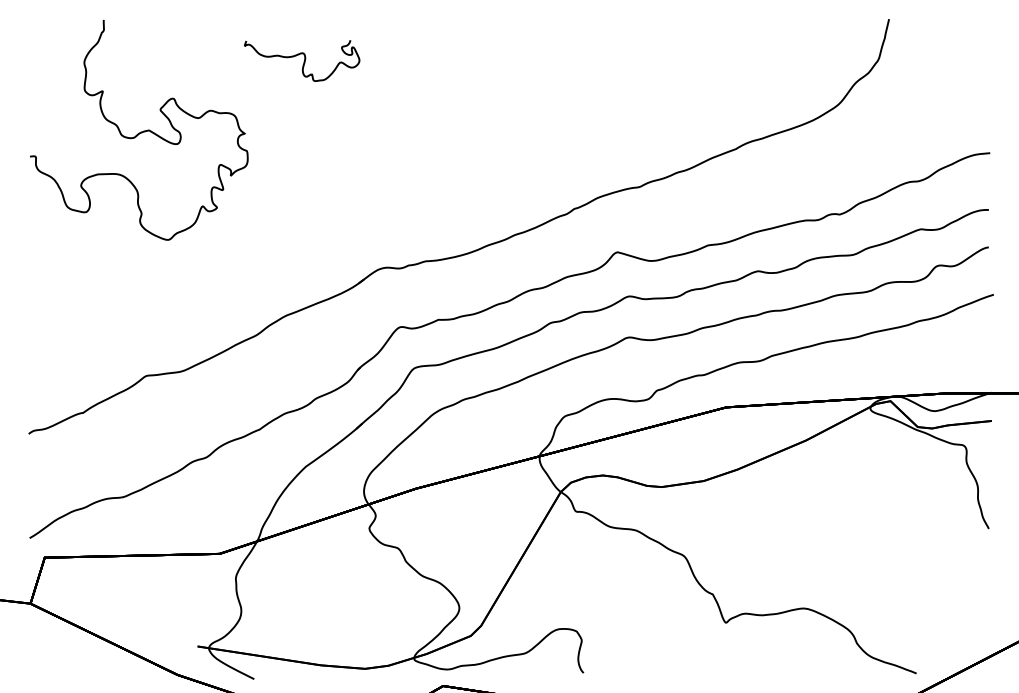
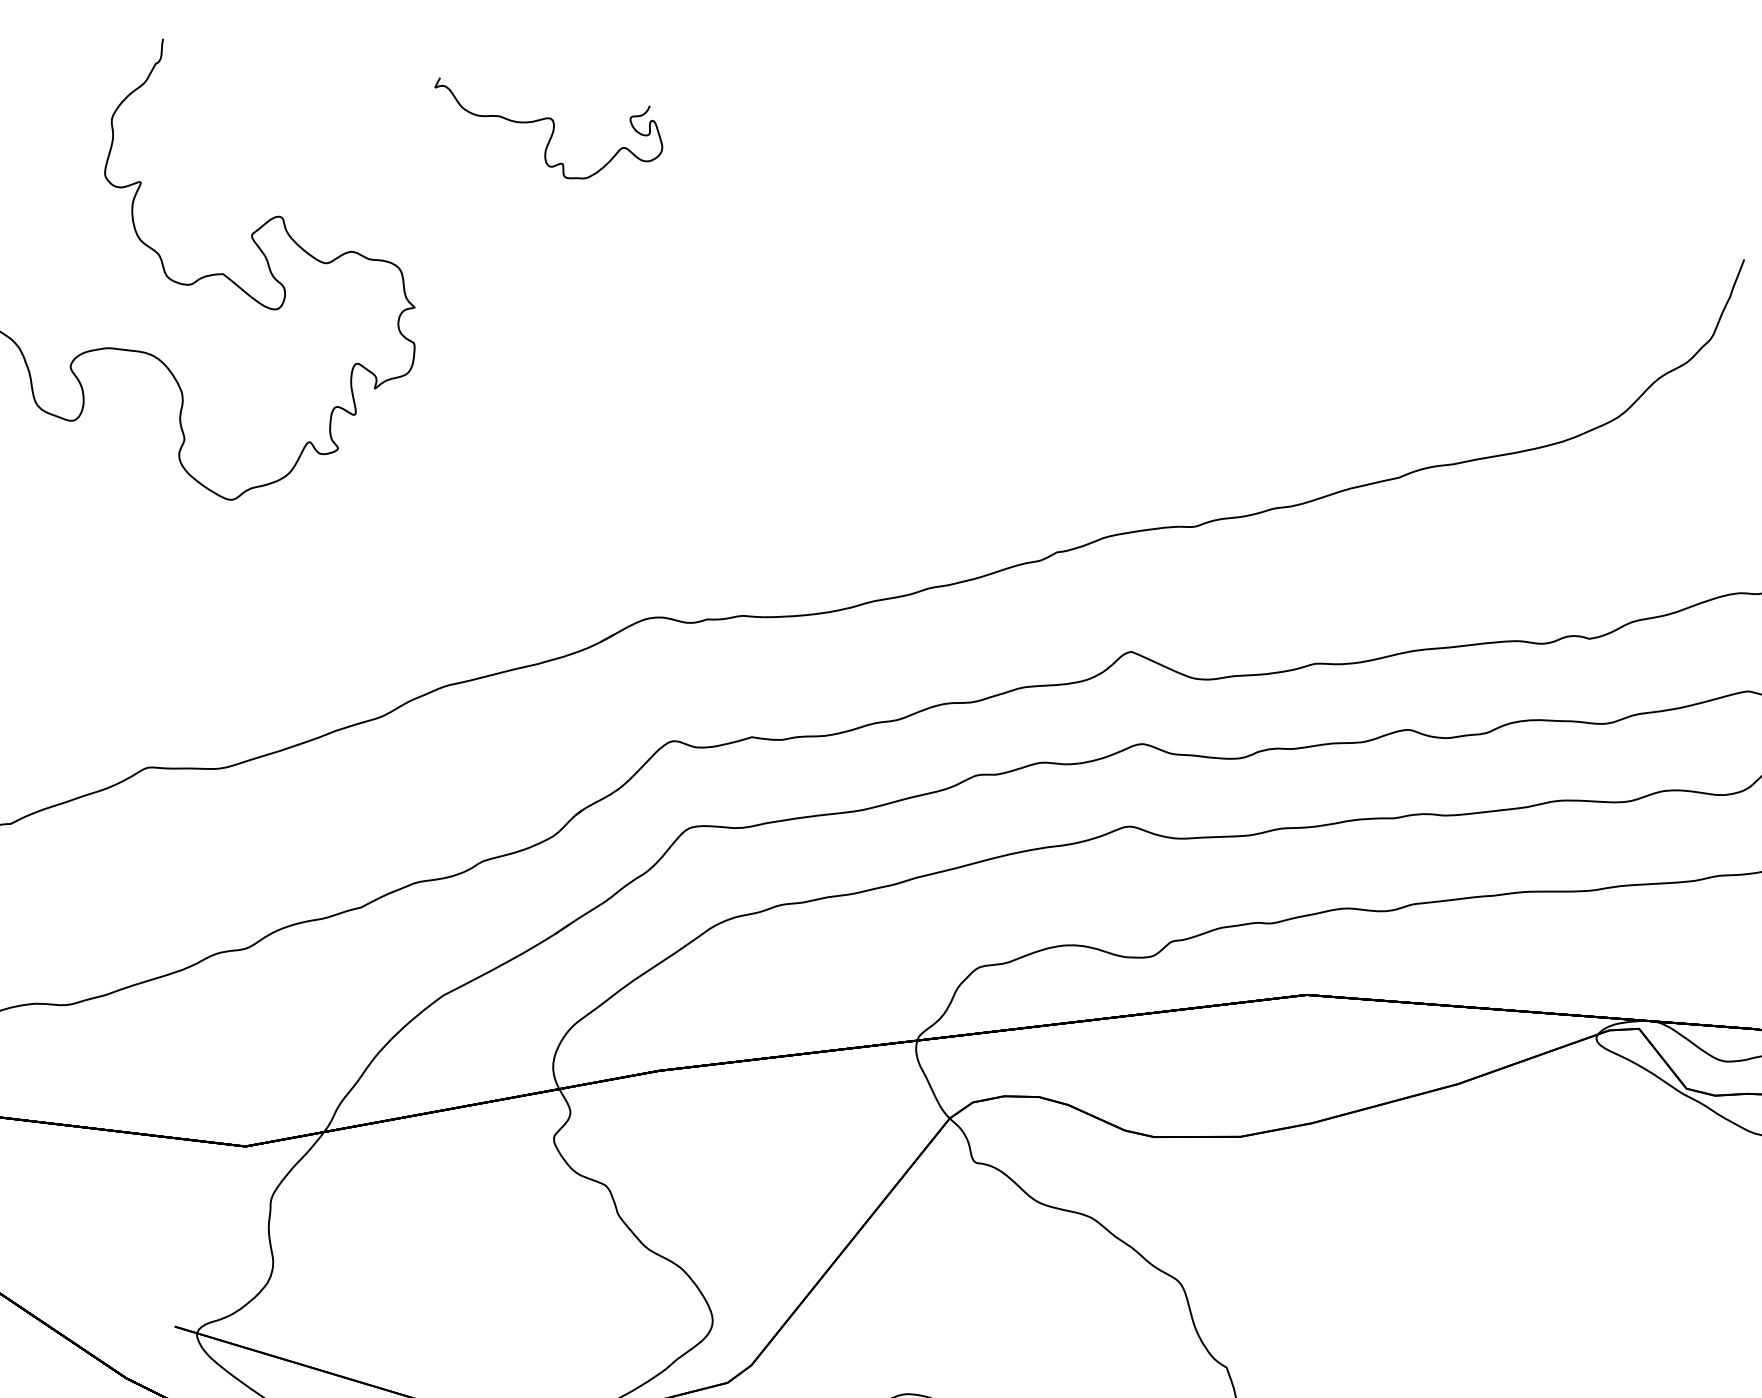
curve: (303, 61) -> (549, 135), moved

